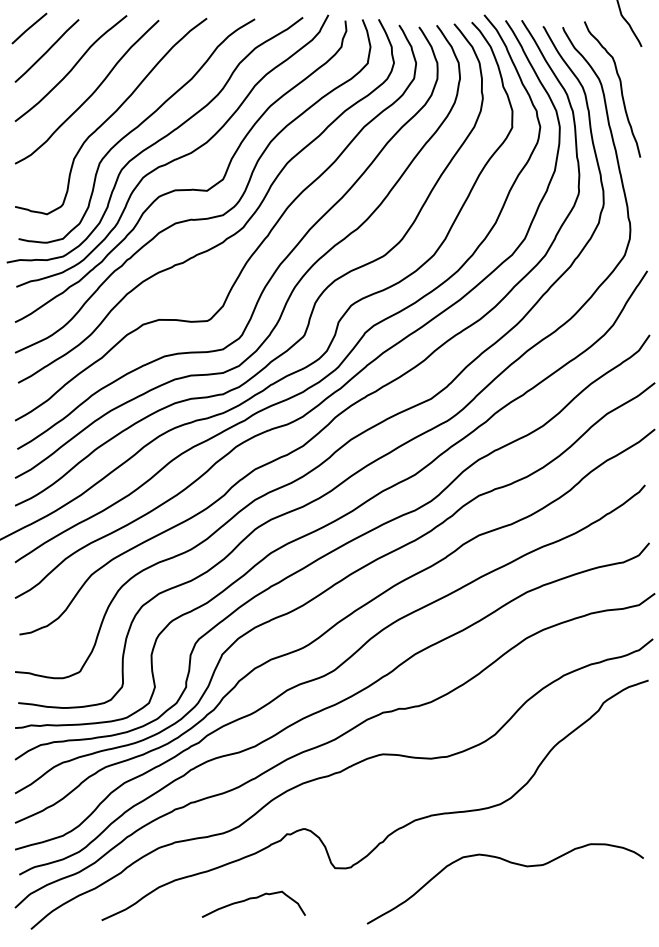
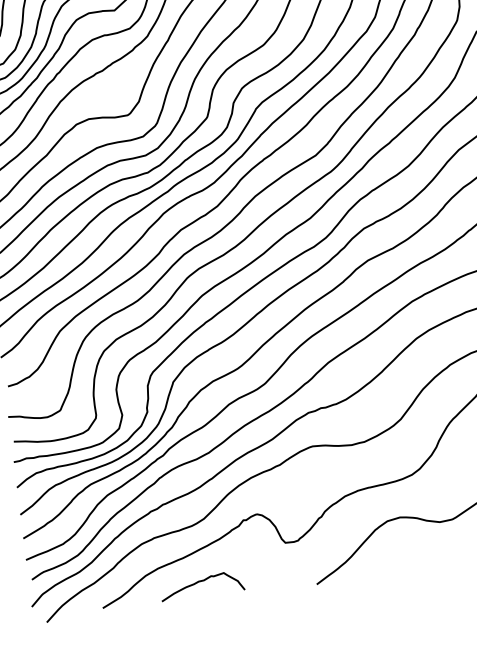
curve: (252, 899) -> (200, 582), moved

